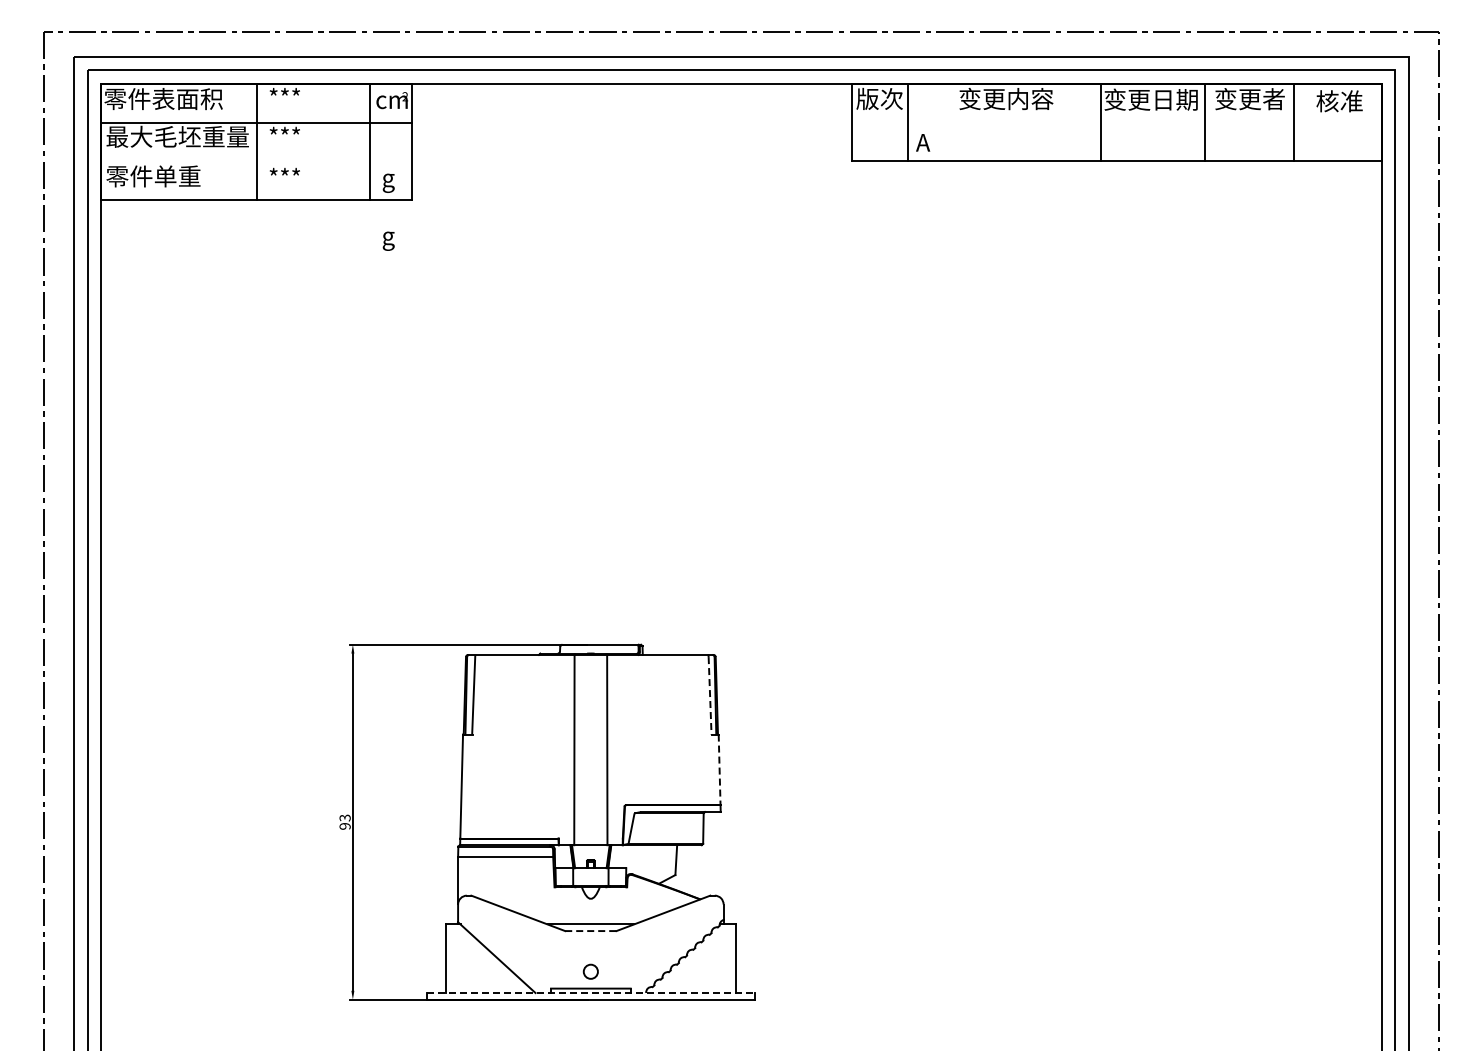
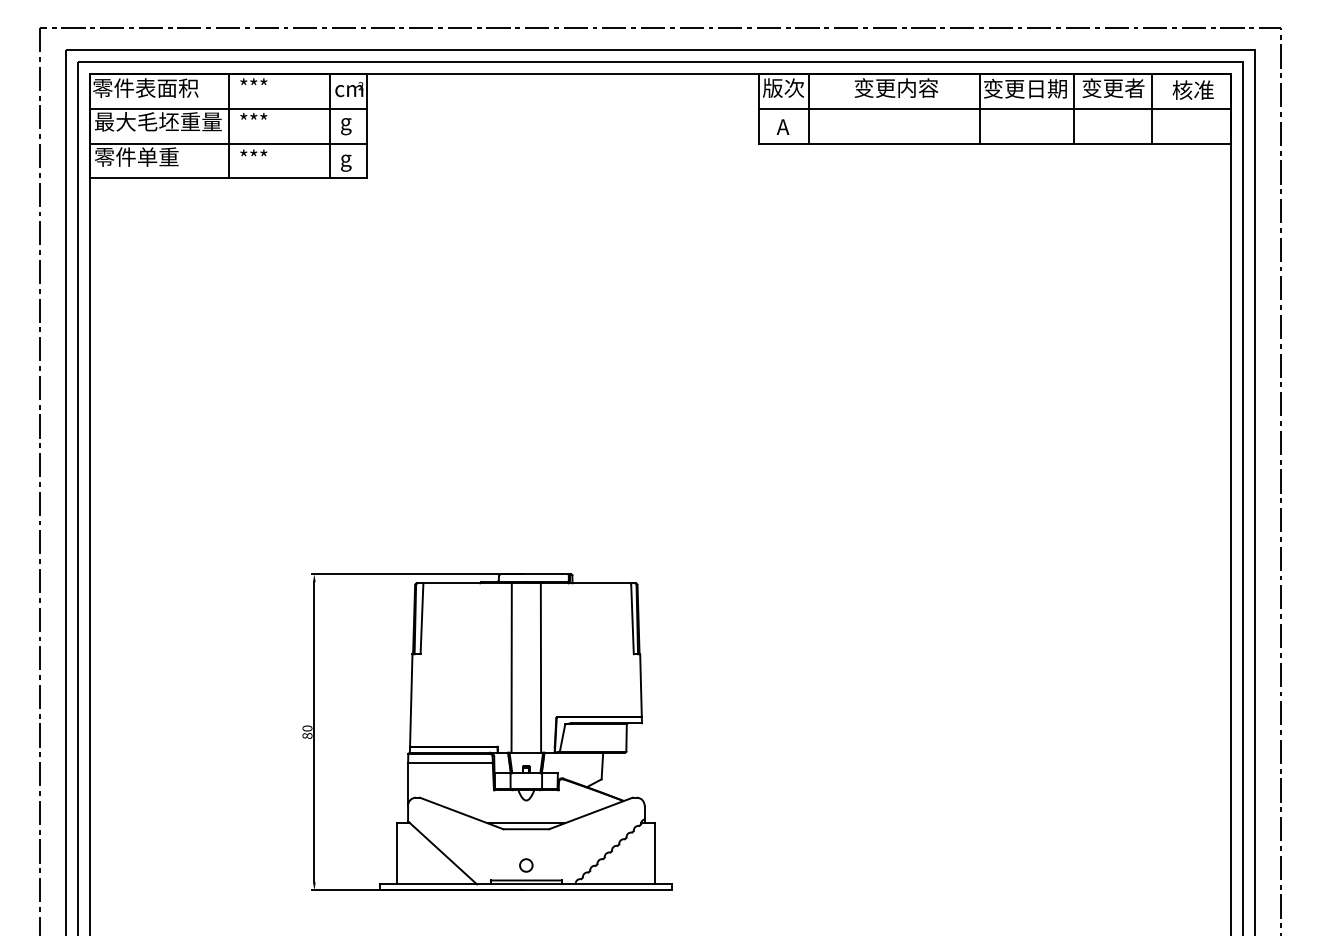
line: (1116, 122) -> (994, 109), added
text: (923, 142) -> (783, 126), moved
line: (256, 161) -> (228, 143), added
text: (388, 240) -> (346, 125), moved
line: (710, 695) -> (632, 619), dashed -> solid
line: (719, 770) -> (640, 686), dashed -> solid
text: (344, 821) -> (306, 731), 93 -> 80
line: (590, 931) -> (526, 829), dashed -> solid
line: (590, 993) -> (526, 884), dashed -> solid

